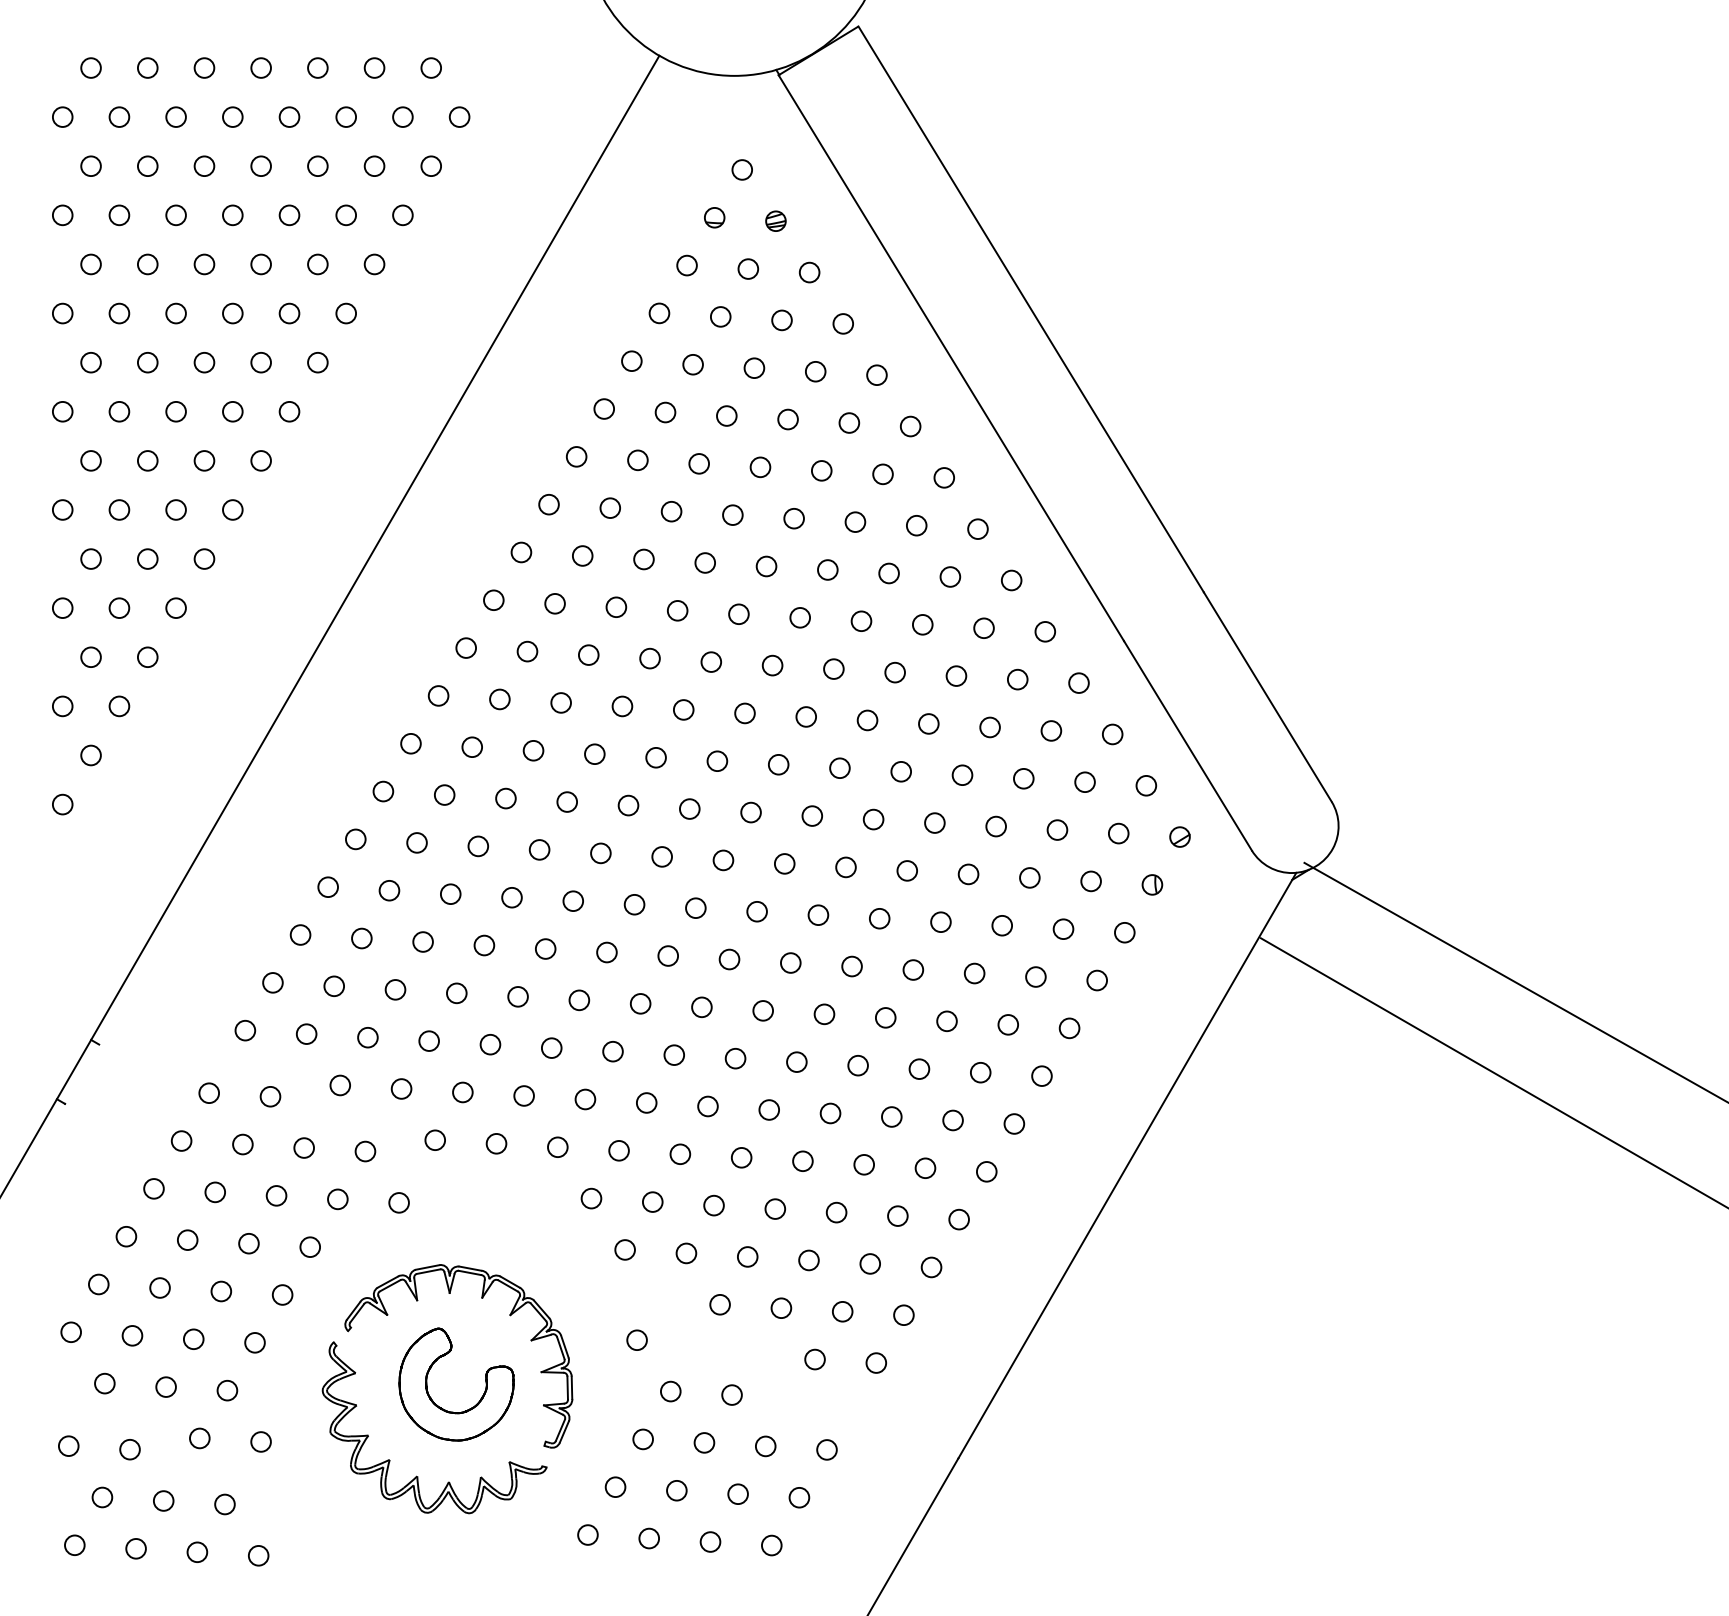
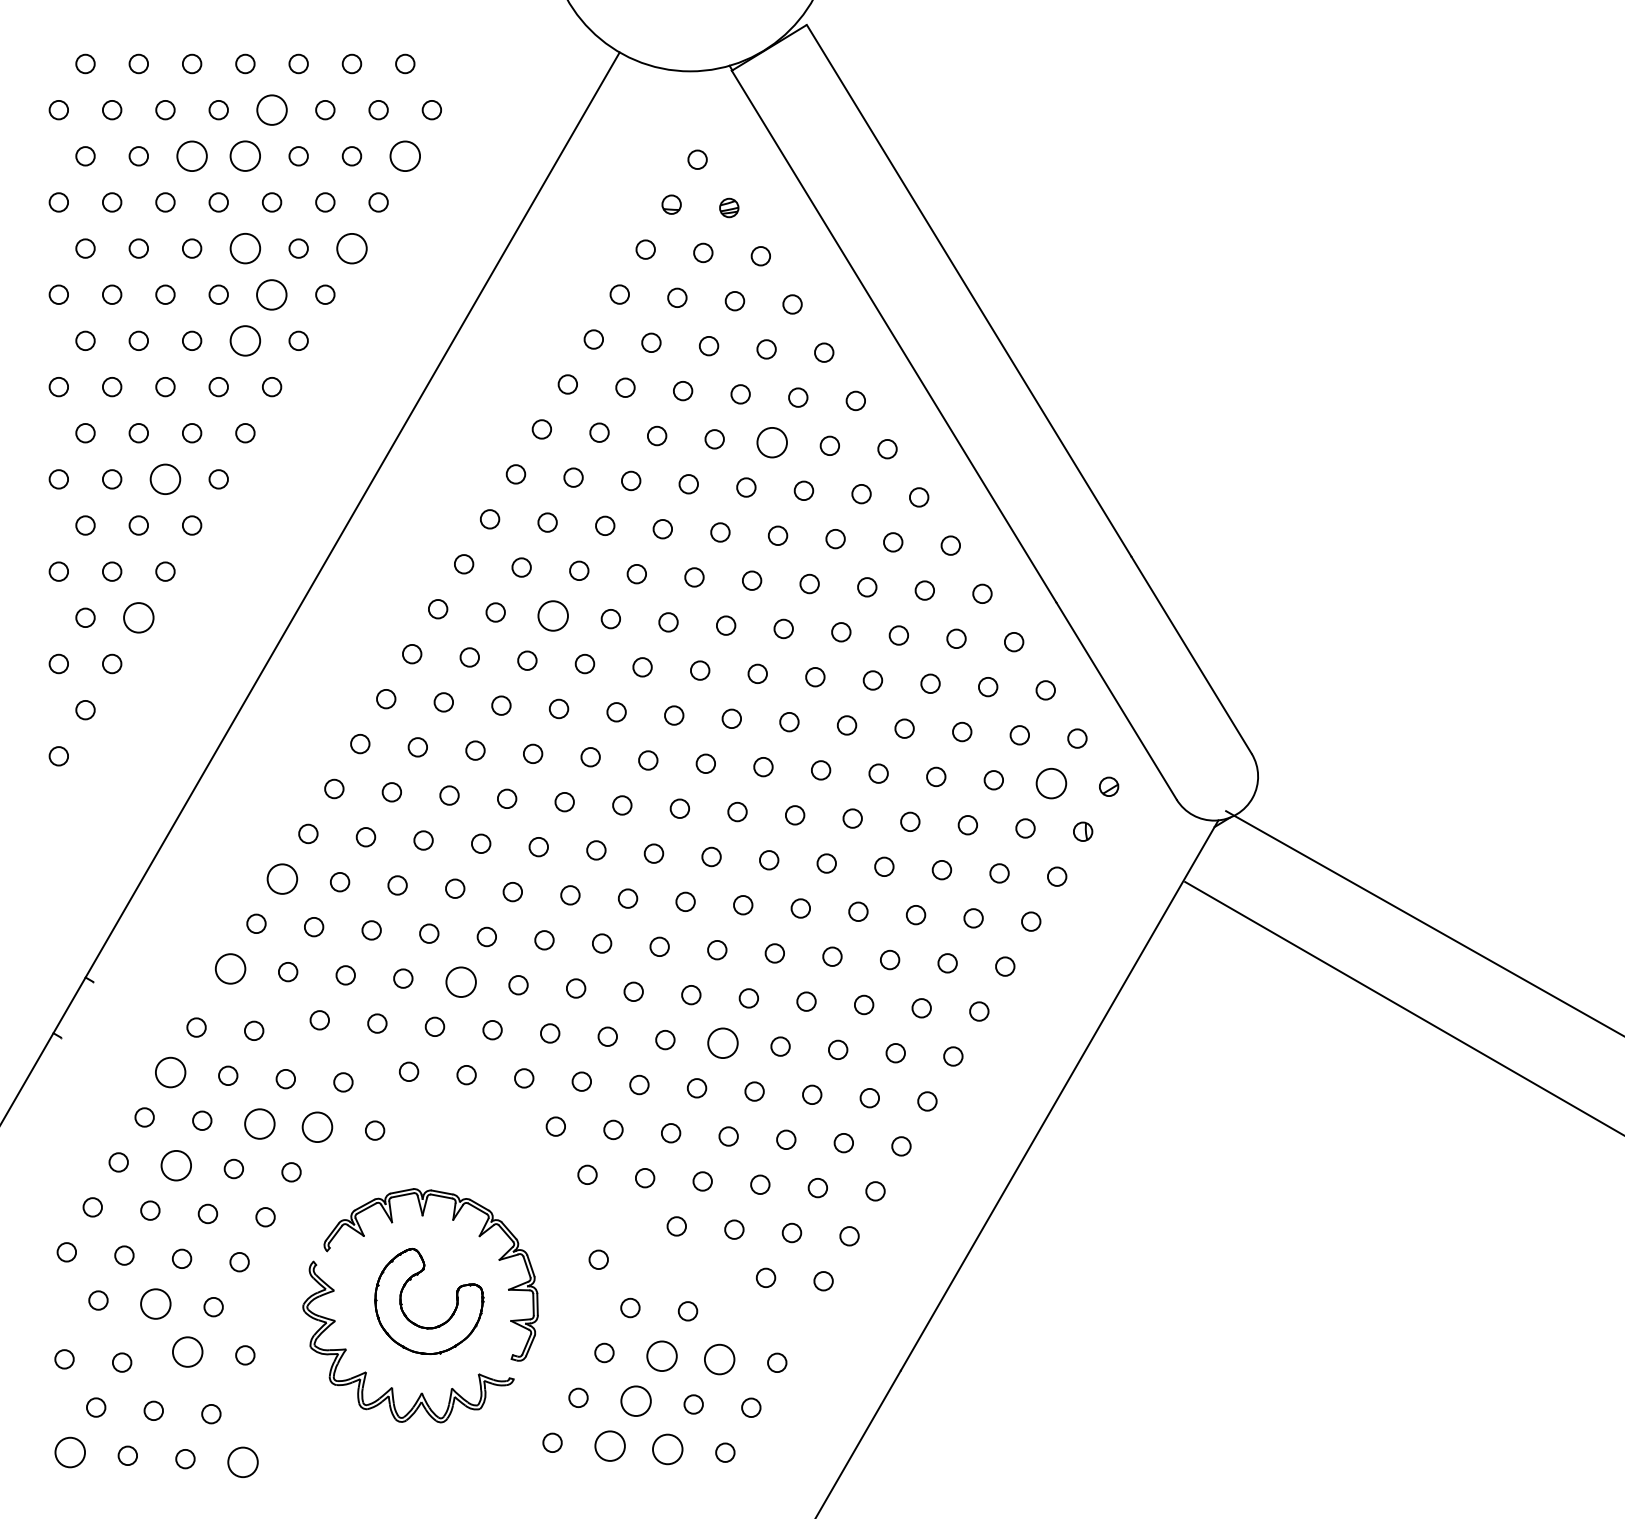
circle: (288, 116) -> (271, 109), size x1.6
circle: (203, 166) -> (191, 156), size x1.6
circle: (261, 166) -> (245, 156), size x1.6
circle: (431, 166) -> (405, 156), size x1.6
circle: (261, 264) -> (245, 248), size x1.6
circle: (374, 264) -> (351, 248), size x1.6
circle: (289, 313) -> (272, 294), size x1.6
circle: (261, 362) -> (245, 340), size x1.6
circle: (821, 470) -> (772, 442), size x1.6
circle: (176, 510) -> (165, 479), size x1.6
circle: (588, 654) -> (553, 615), size x1.6
circle: (147, 656) -> (138, 617), size x1.6
circle: (1118, 833) -> (1051, 783), size x1.6
circle: (300, 934) -> (282, 878), size x1.6
circle: (245, 1030) -> (230, 968), size x1.6
circle: (490, 1044) -> (460, 981), size x1.6
circle: (768, 1110) -> (722, 1043), size x1.6
circle: (181, 1141) -> (170, 1072), size x1.6
circle: (276, 1195) -> (259, 1123), size x1.6
circle: (337, 1199) -> (317, 1127), size x1.6
circle: (187, 1239) -> (176, 1165), size x1.6
circle: (166, 1386) -> (156, 1303), size x1.6
circle: (199, 1437) -> (187, 1351), size x1.6
circle: (703, 1443) -> (661, 1356), size x1.6
circle: (765, 1446) -> (719, 1359), size x1.6
circle: (676, 1489) -> (635, 1400), size x1.6
circle: (648, 1537) -> (609, 1445), size x1.6
circle: (710, 1542) -> (667, 1449), size x1.6
circle: (75, 1545) -> (70, 1452), size x1.6
circle: (258, 1555) -> (242, 1462), size x1.6

